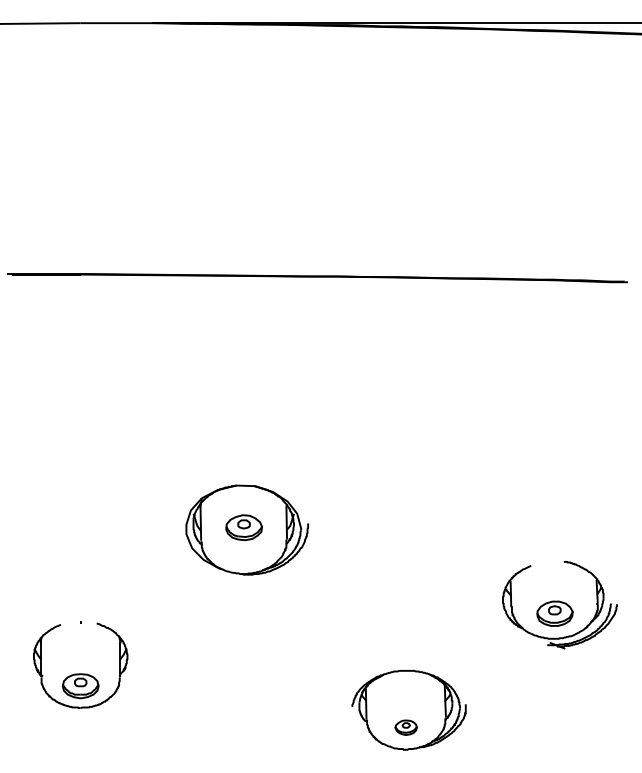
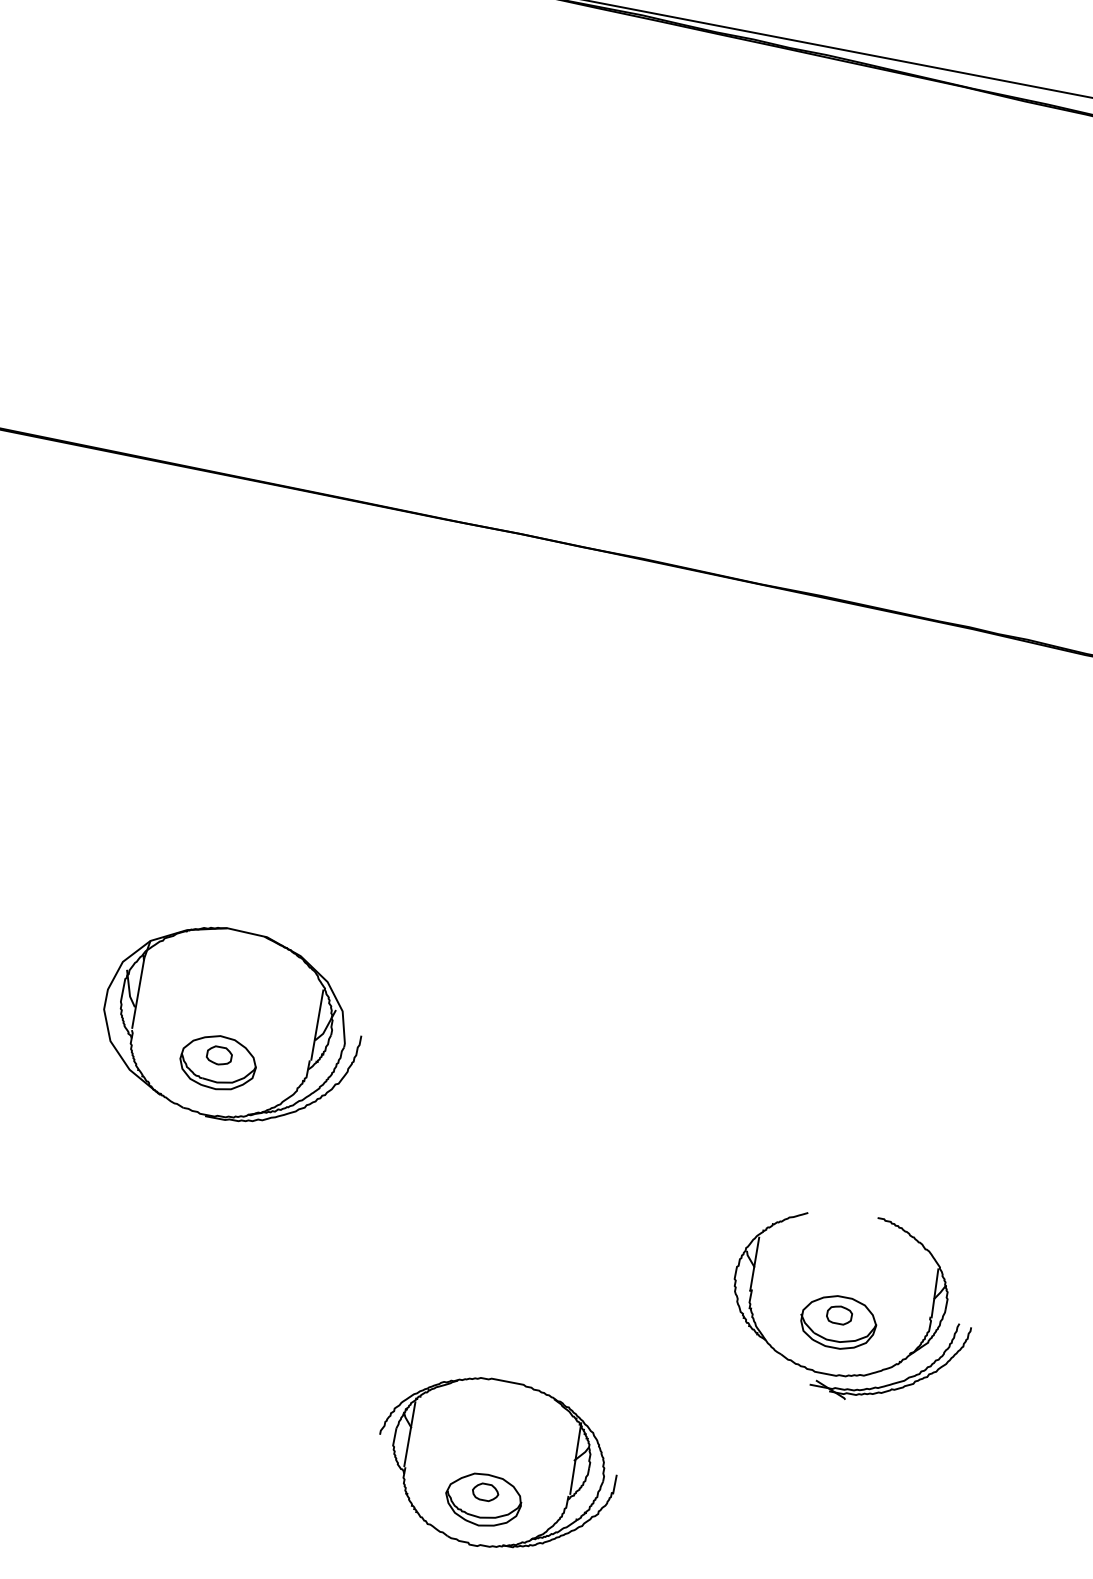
part: (243, 527) -> (217, 1061), moved
part: (405, 727) -> (482, 1498), size x1.67

